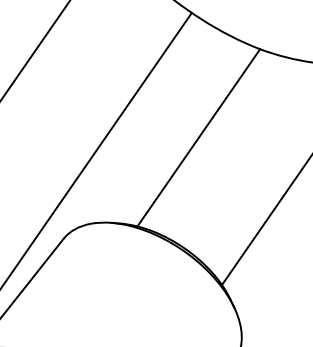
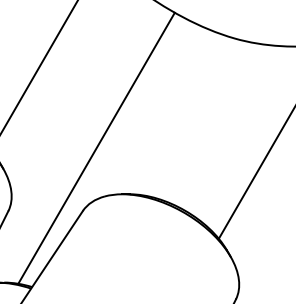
line: (197, 137) -> (188, 116), removed

